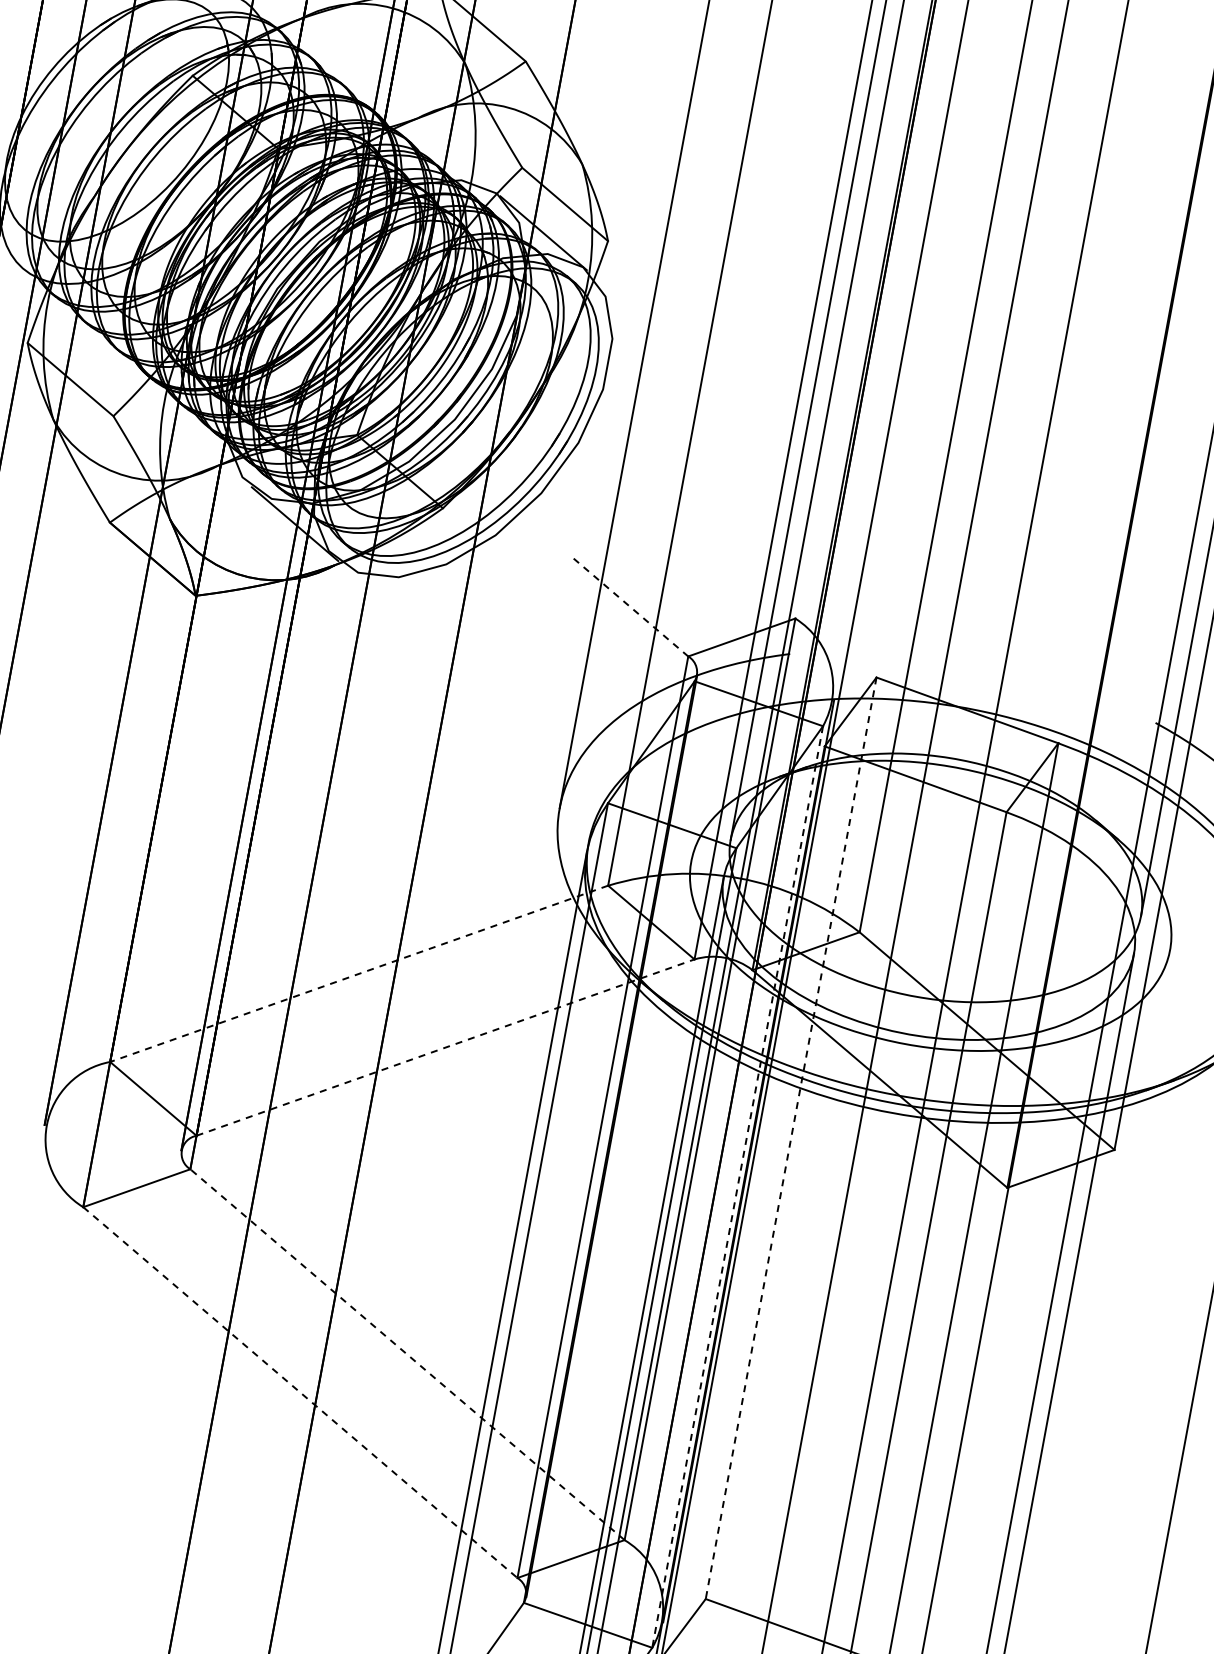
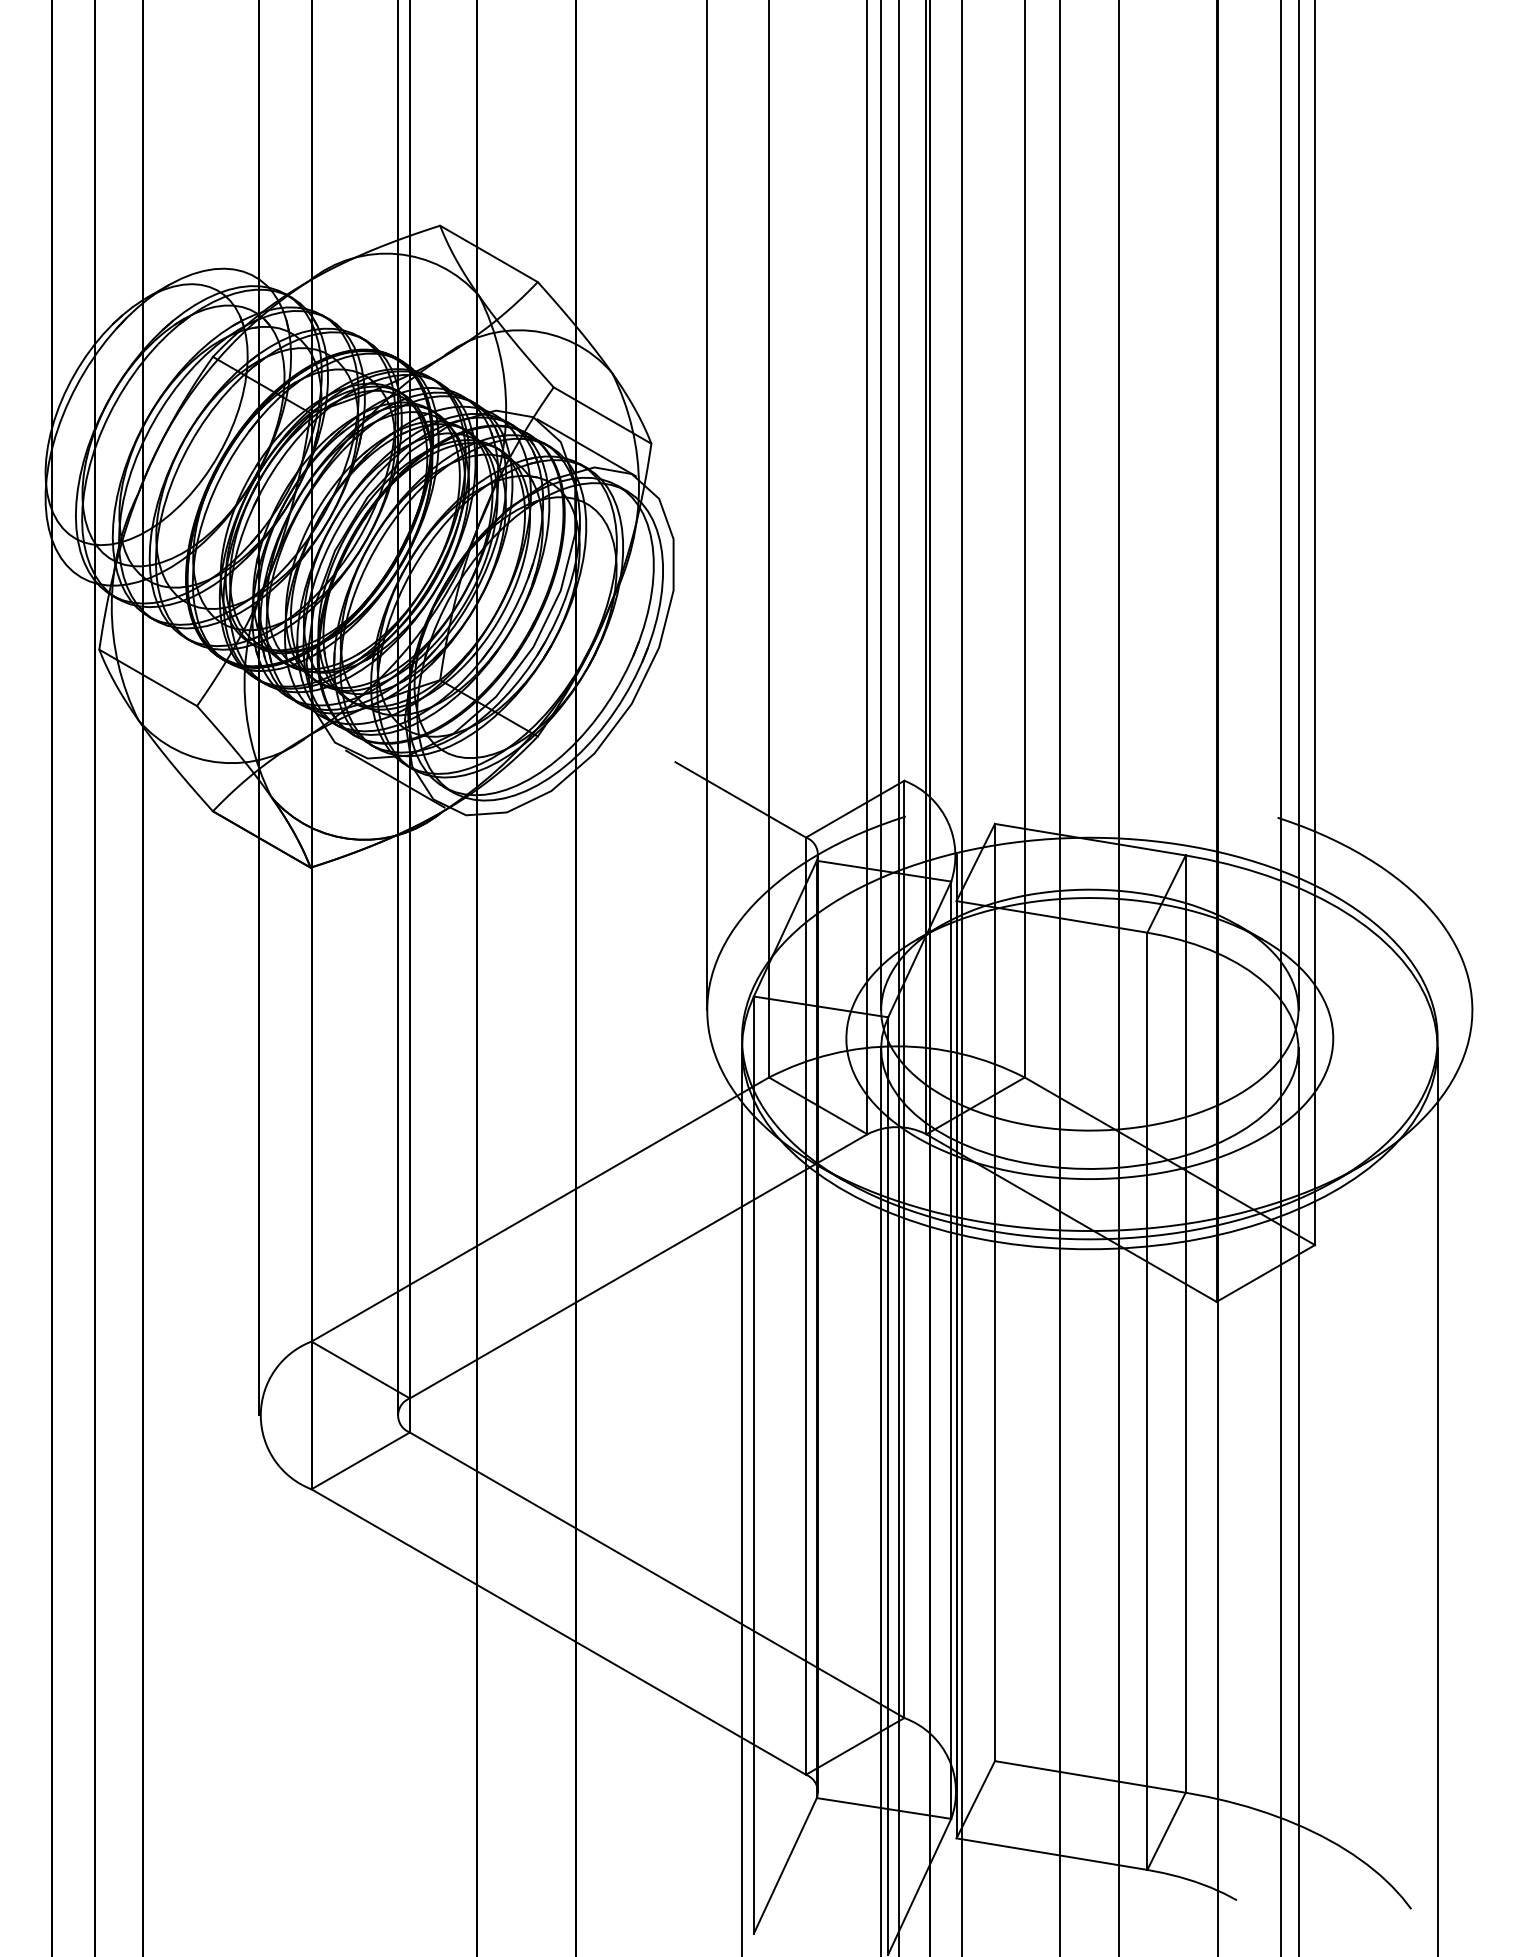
line: (631, 608) -> (741, 800), dashed -> solid
line: (358, 973) -> (539, 1209), dashed -> solid
line: (446, 1047) -> (639, 1266), dashed -> solid
line: (790, 1138) -> (994, 1292), dashed -> solid
line: (737, 1187) -> (951, 1350), dashed -> solid
line: (407, 1355) -> (657, 1575), dashed -> solid
line: (300, 1393) -> (558, 1632), dashed -> solid

